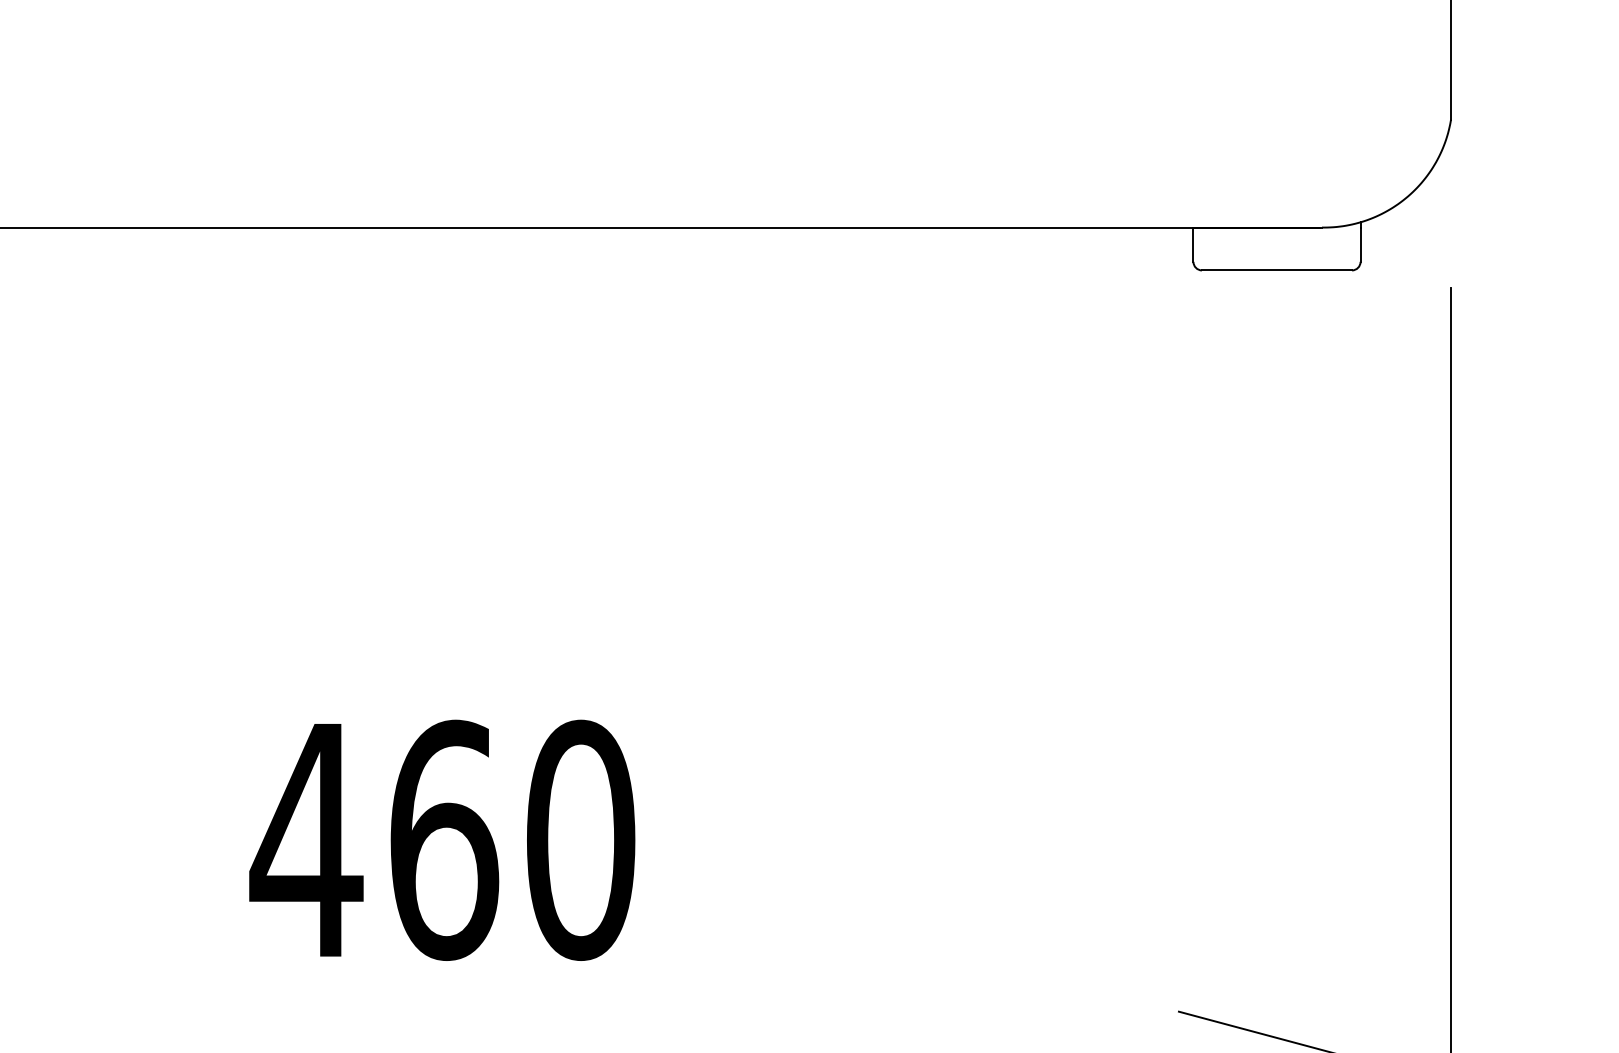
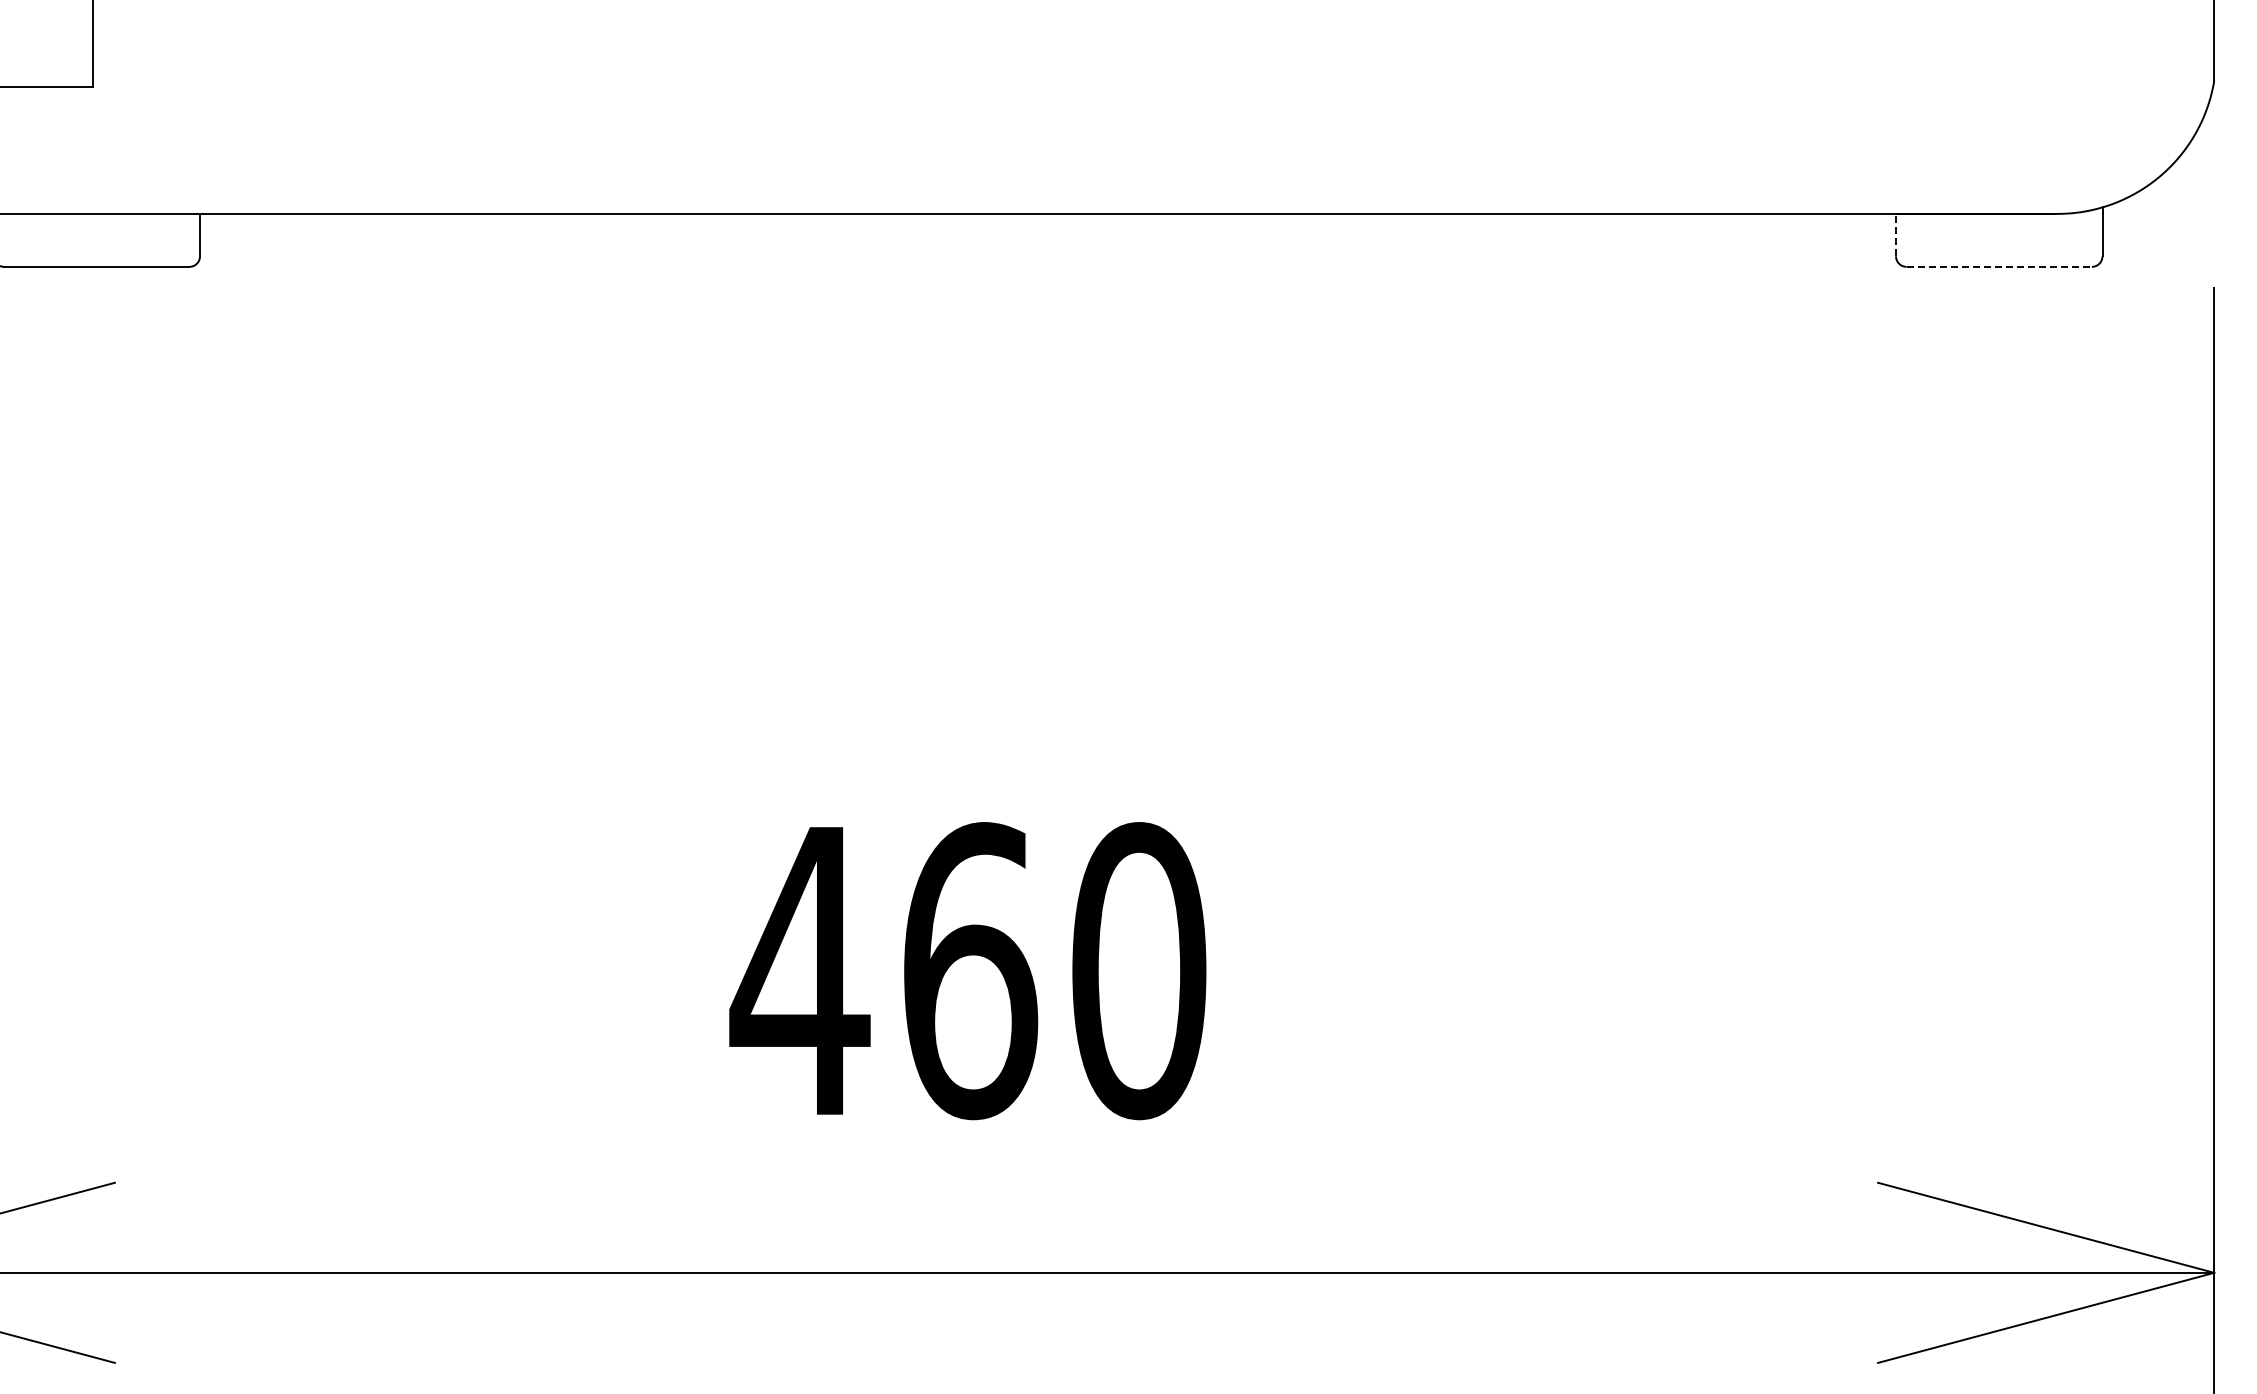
line: (1193, 244) -> (1896, 234), solid -> dashed
line: (1277, 270) -> (1999, 266), solid -> dashed

